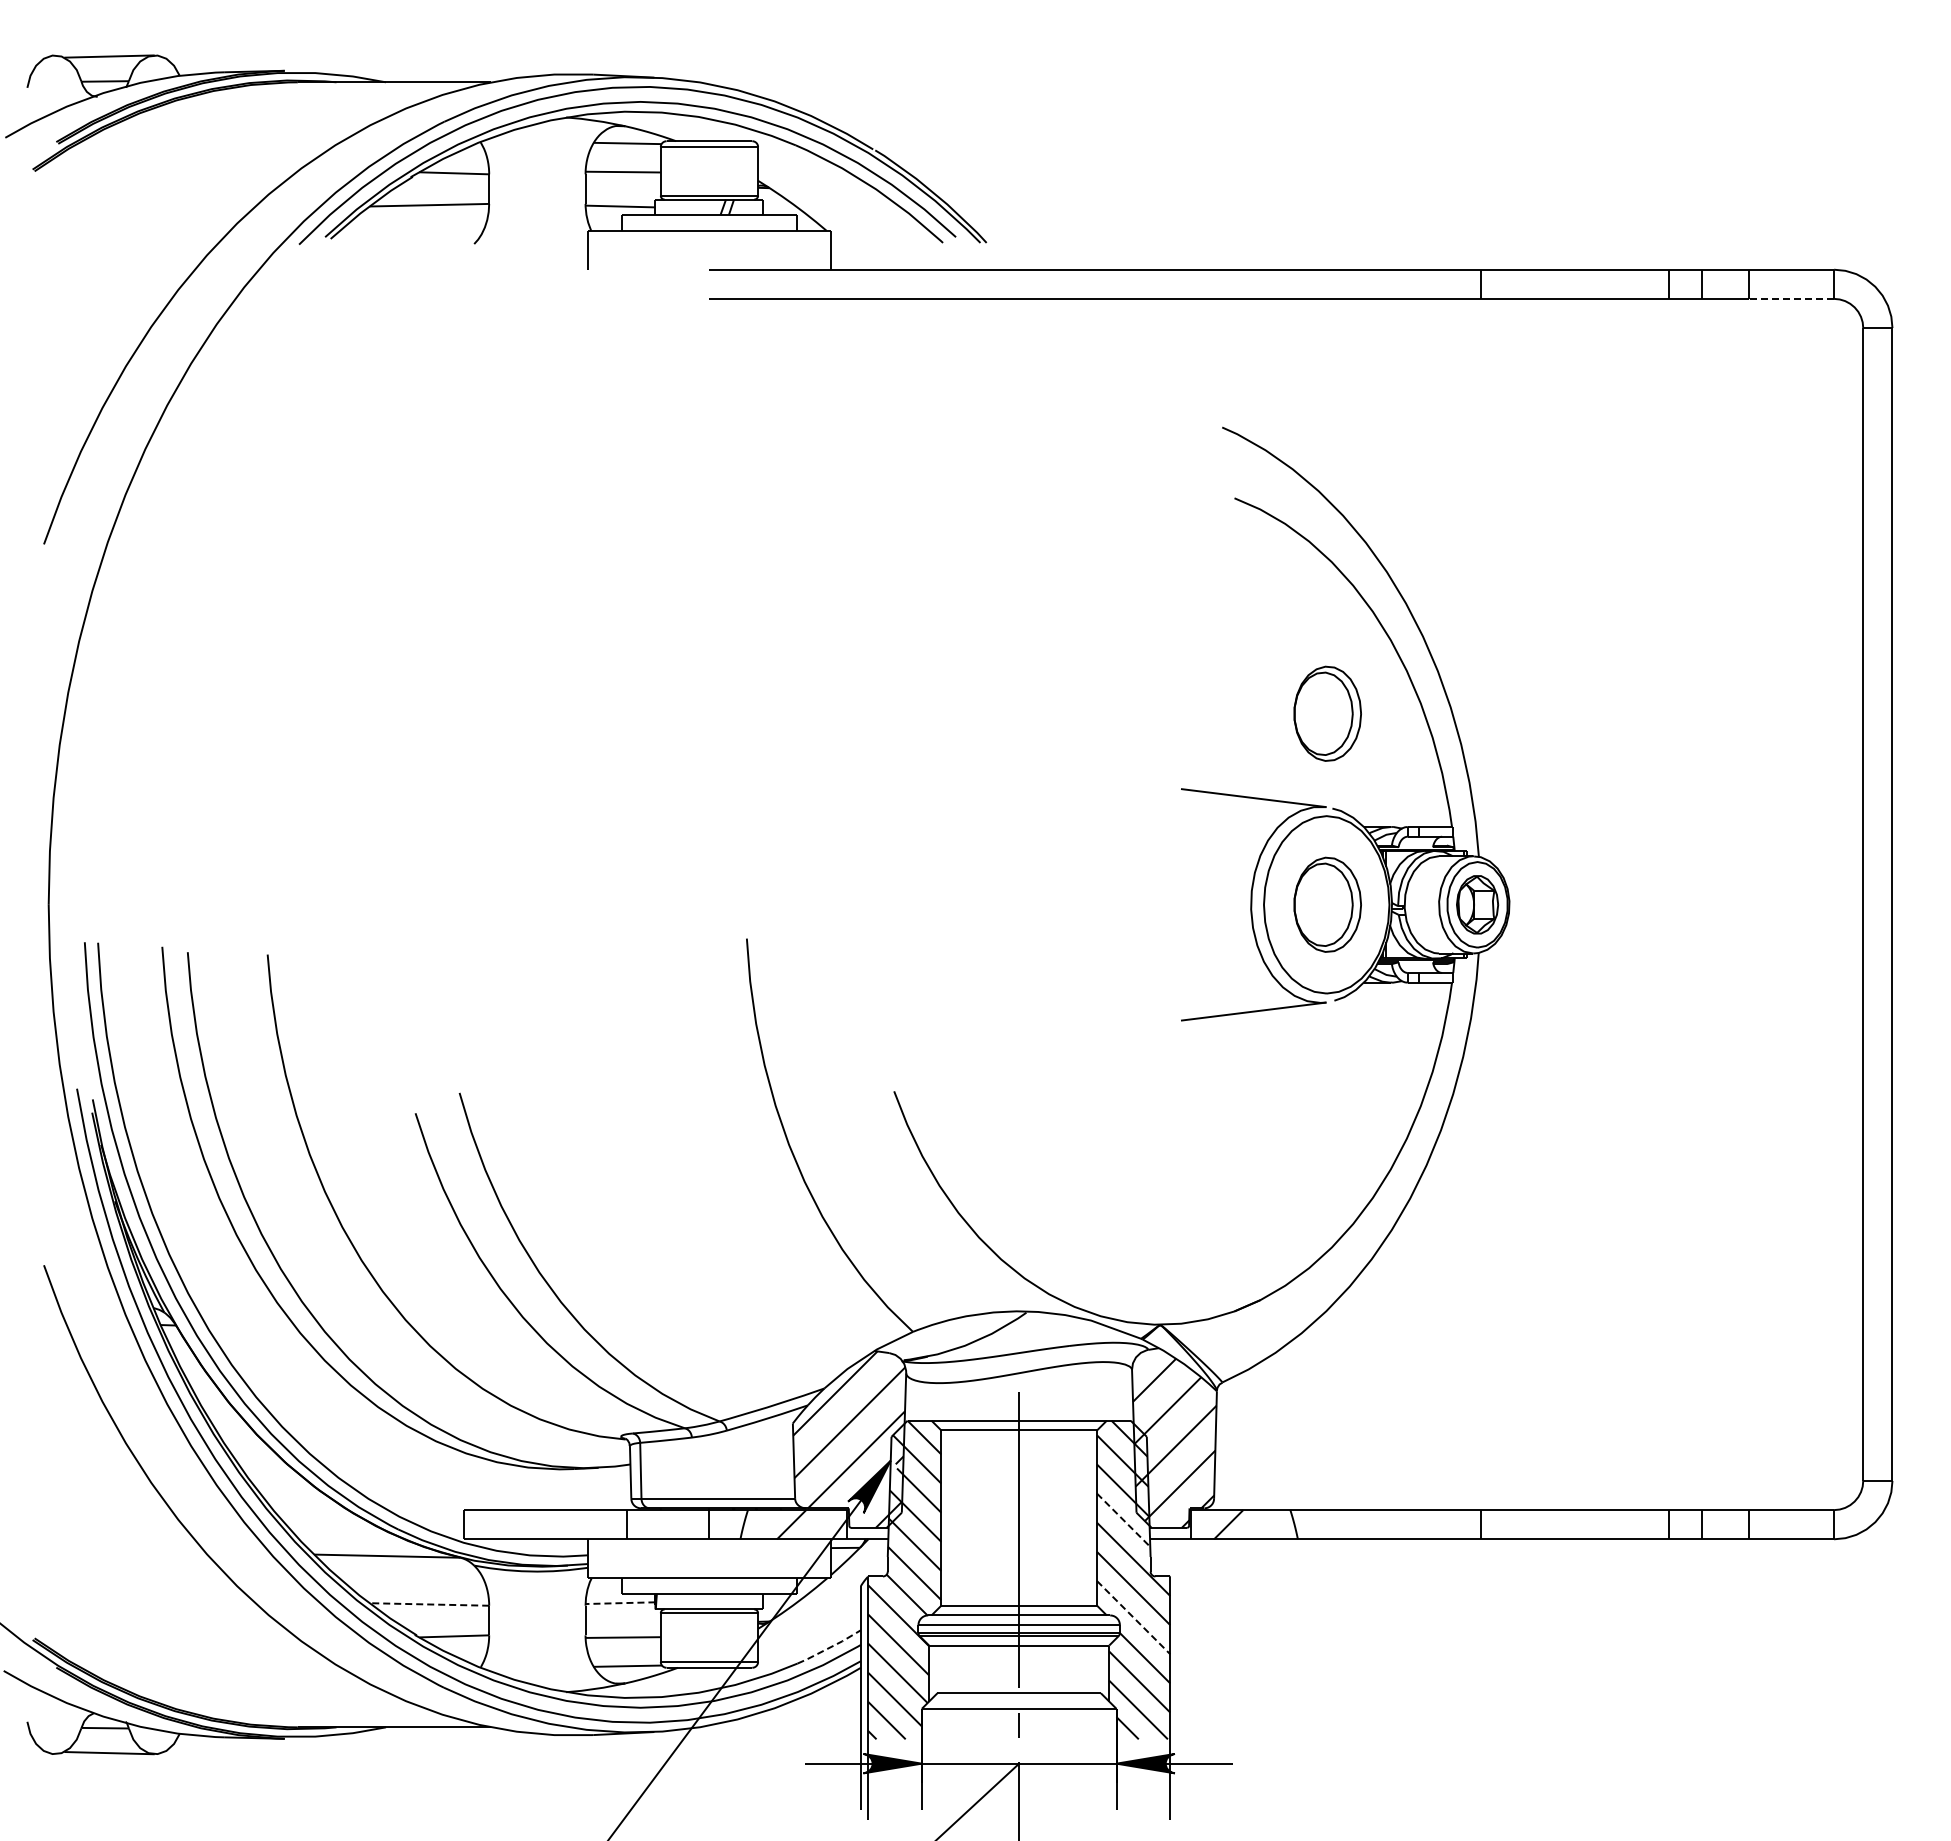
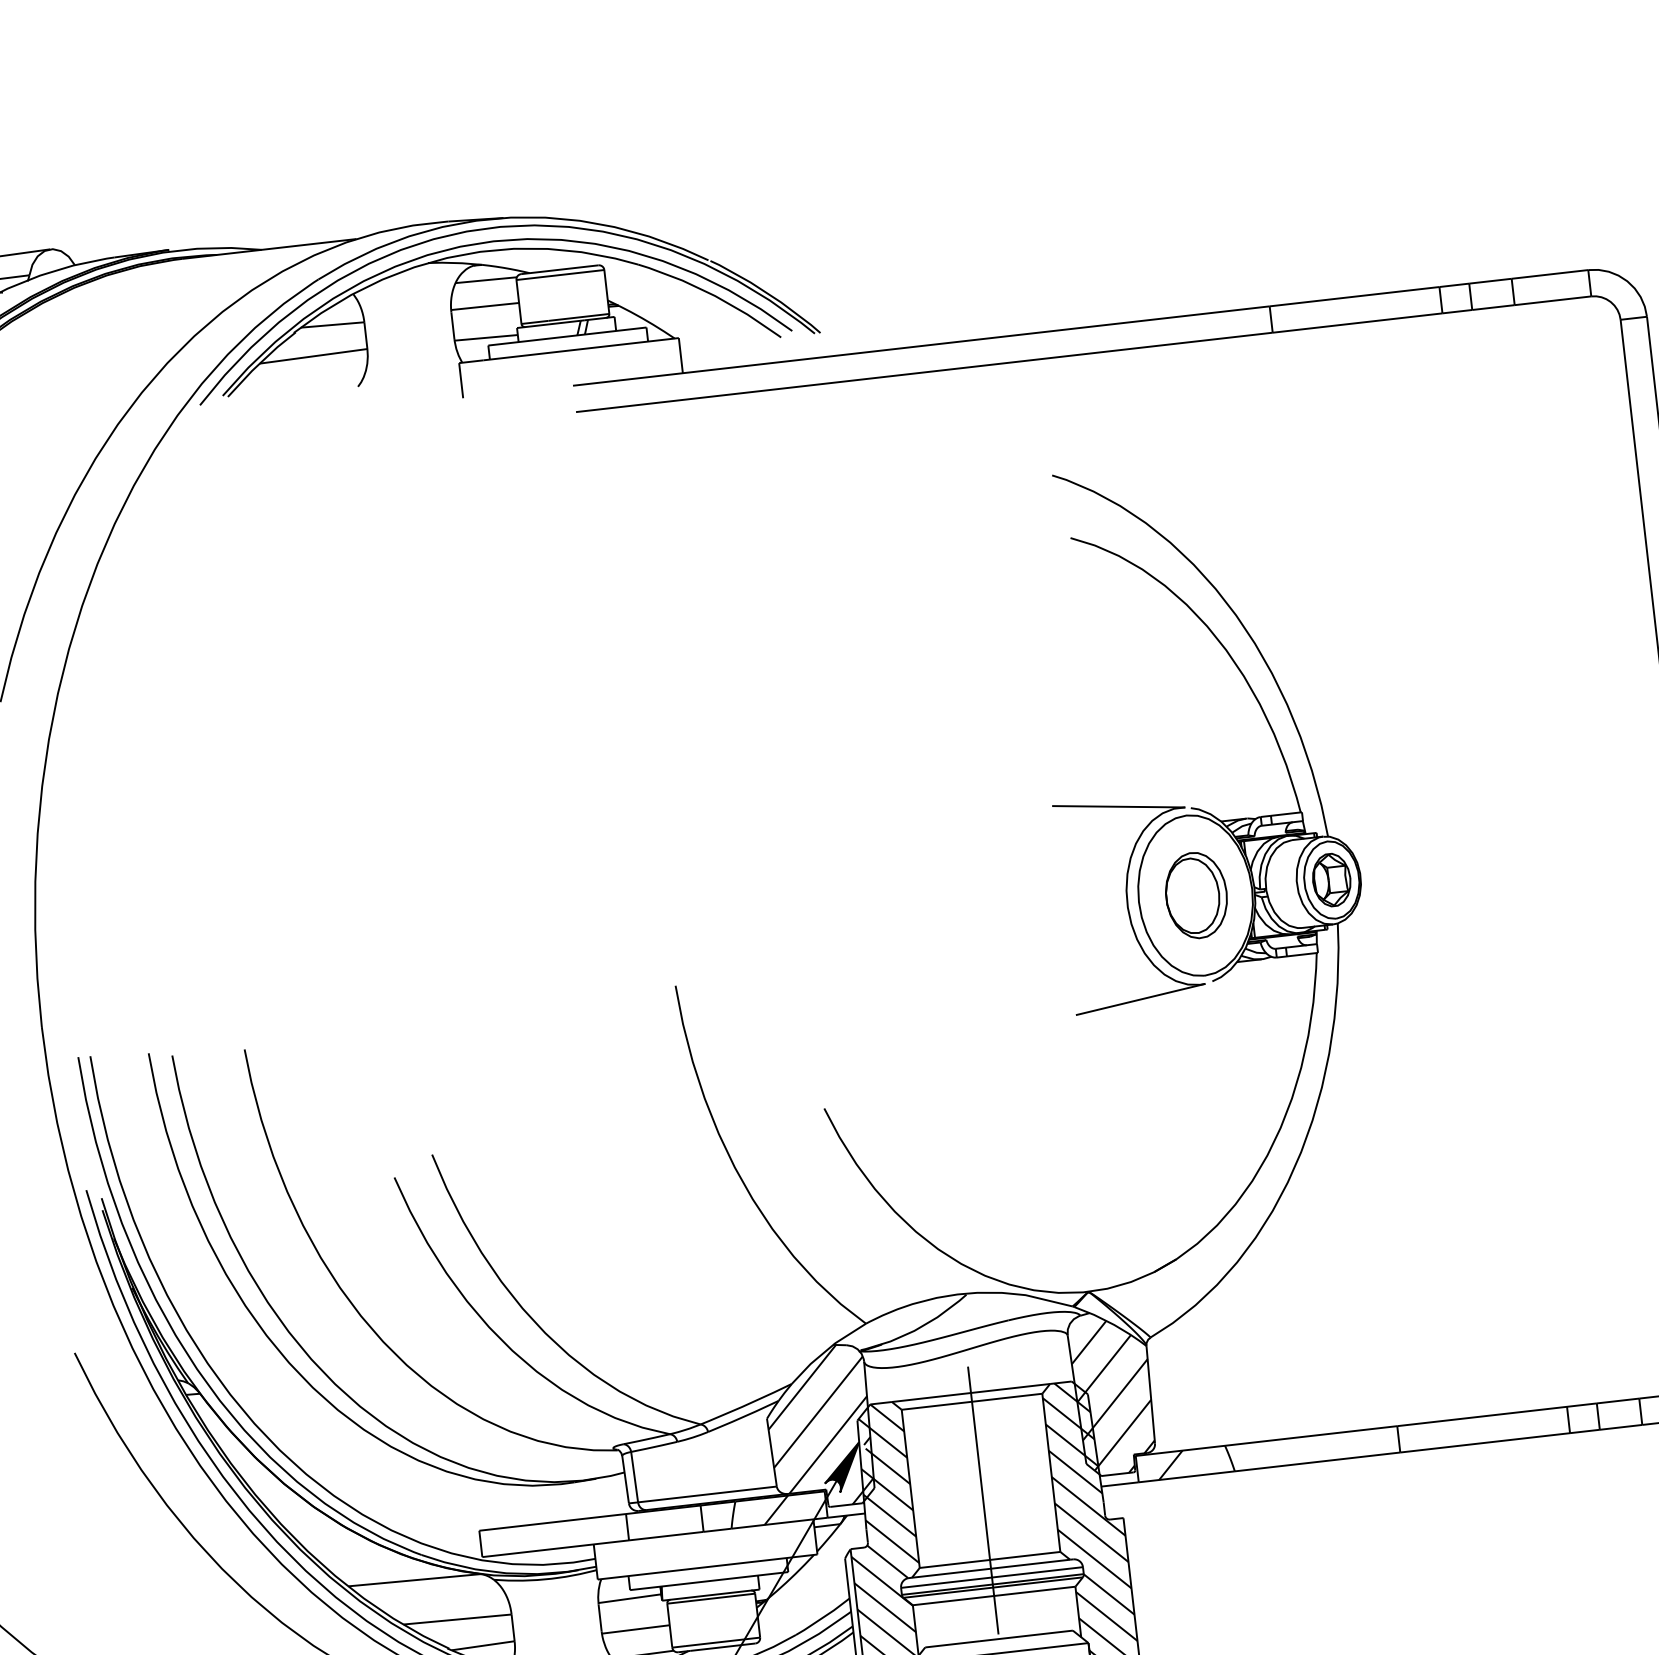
line: (1791, 298) -> (1552, 300), dashed -> solid
part: (1327, 713) -> (1176, 722), removed
line: (1123, 1520) -> (1075, 1472), dashed -> solid
line: (620, 1603) -> (629, 1598), dashed -> solid
line: (429, 1604) -> (457, 1619), dashed -> solid
line: (1133, 1617) -> (1094, 1558), dashed -> solid
line: (829, 1647) -> (823, 1617), dashed -> solid

